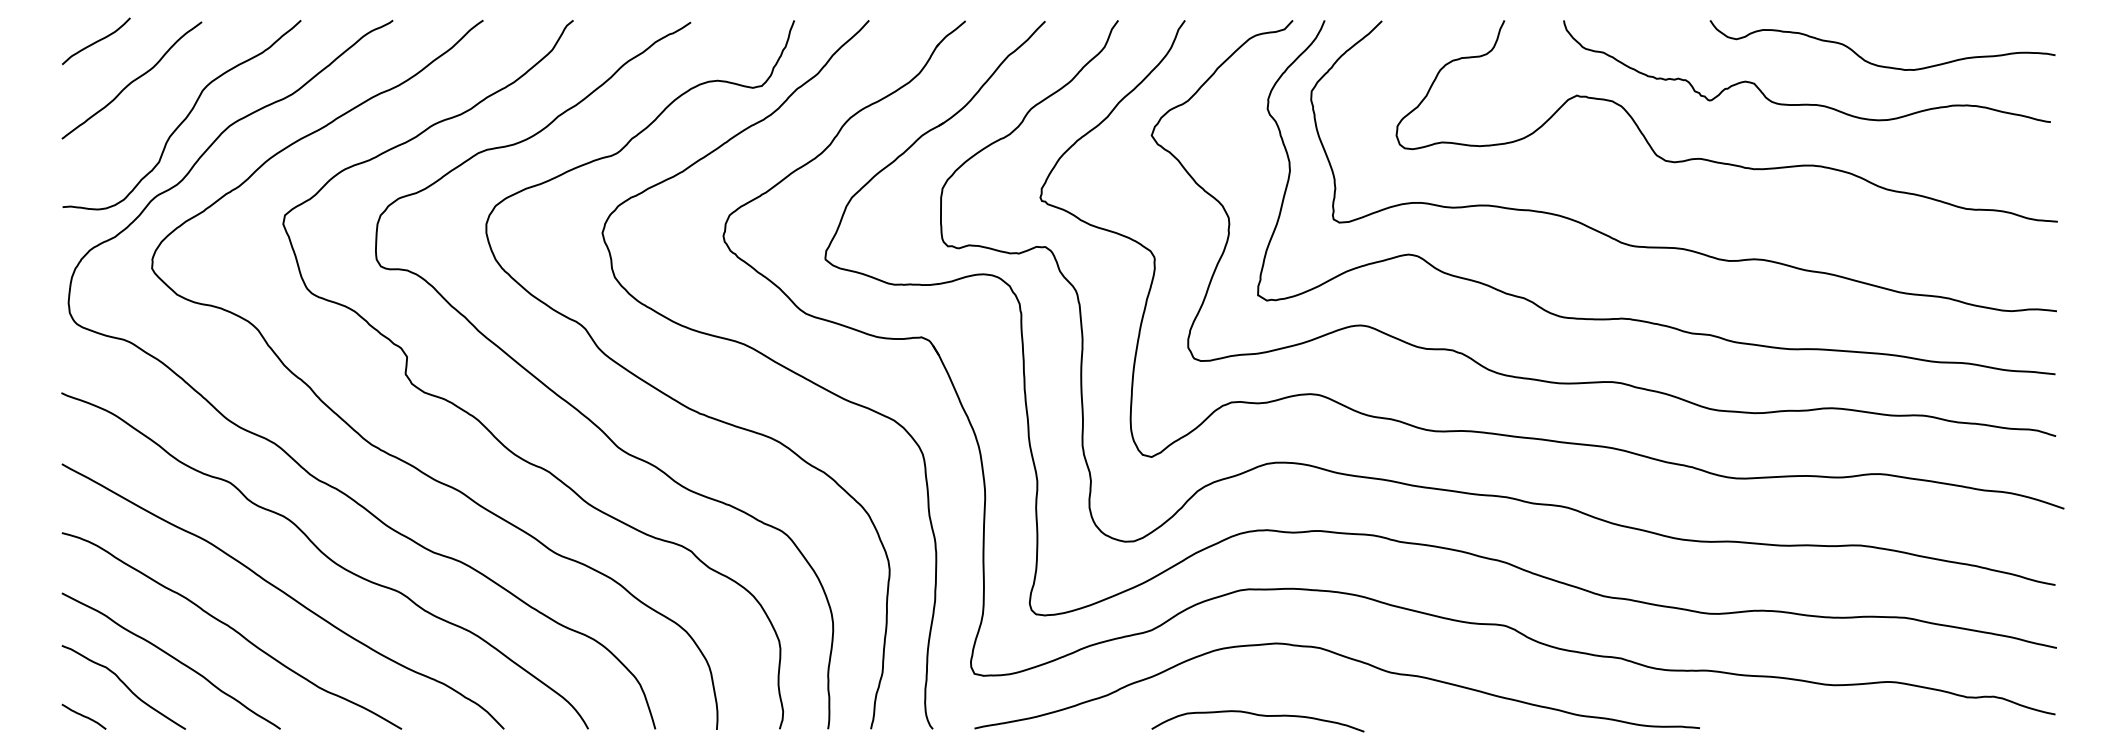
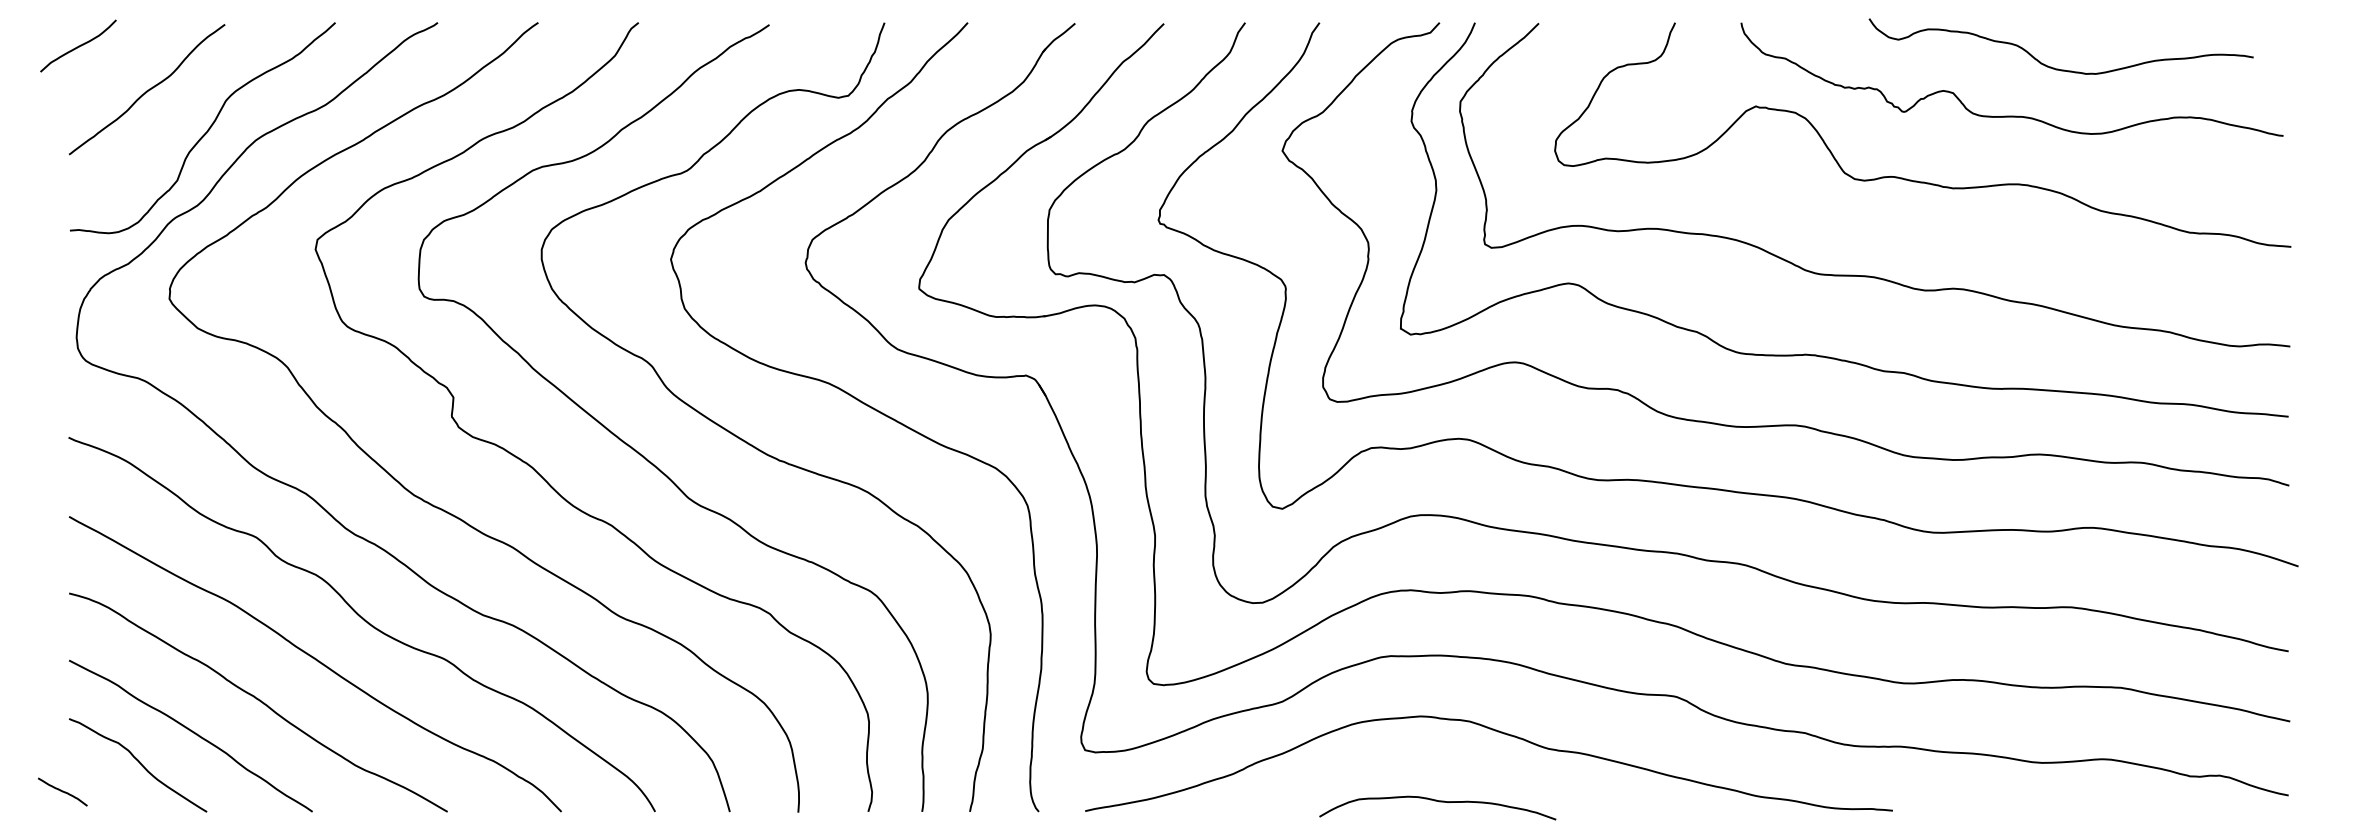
curve: (96, 40) -> (78, 45), moved
curve: (1876, 64) -> (2054, 67), moved
curve: (83, 716) -> (62, 791), moved
curve: (1259, 716) -> (1439, 802), moved

